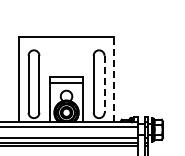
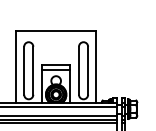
line: (114, 79) -> (96, 66), dashed -> solid
line: (104, 84) -> (88, 70), dashed -> solid

